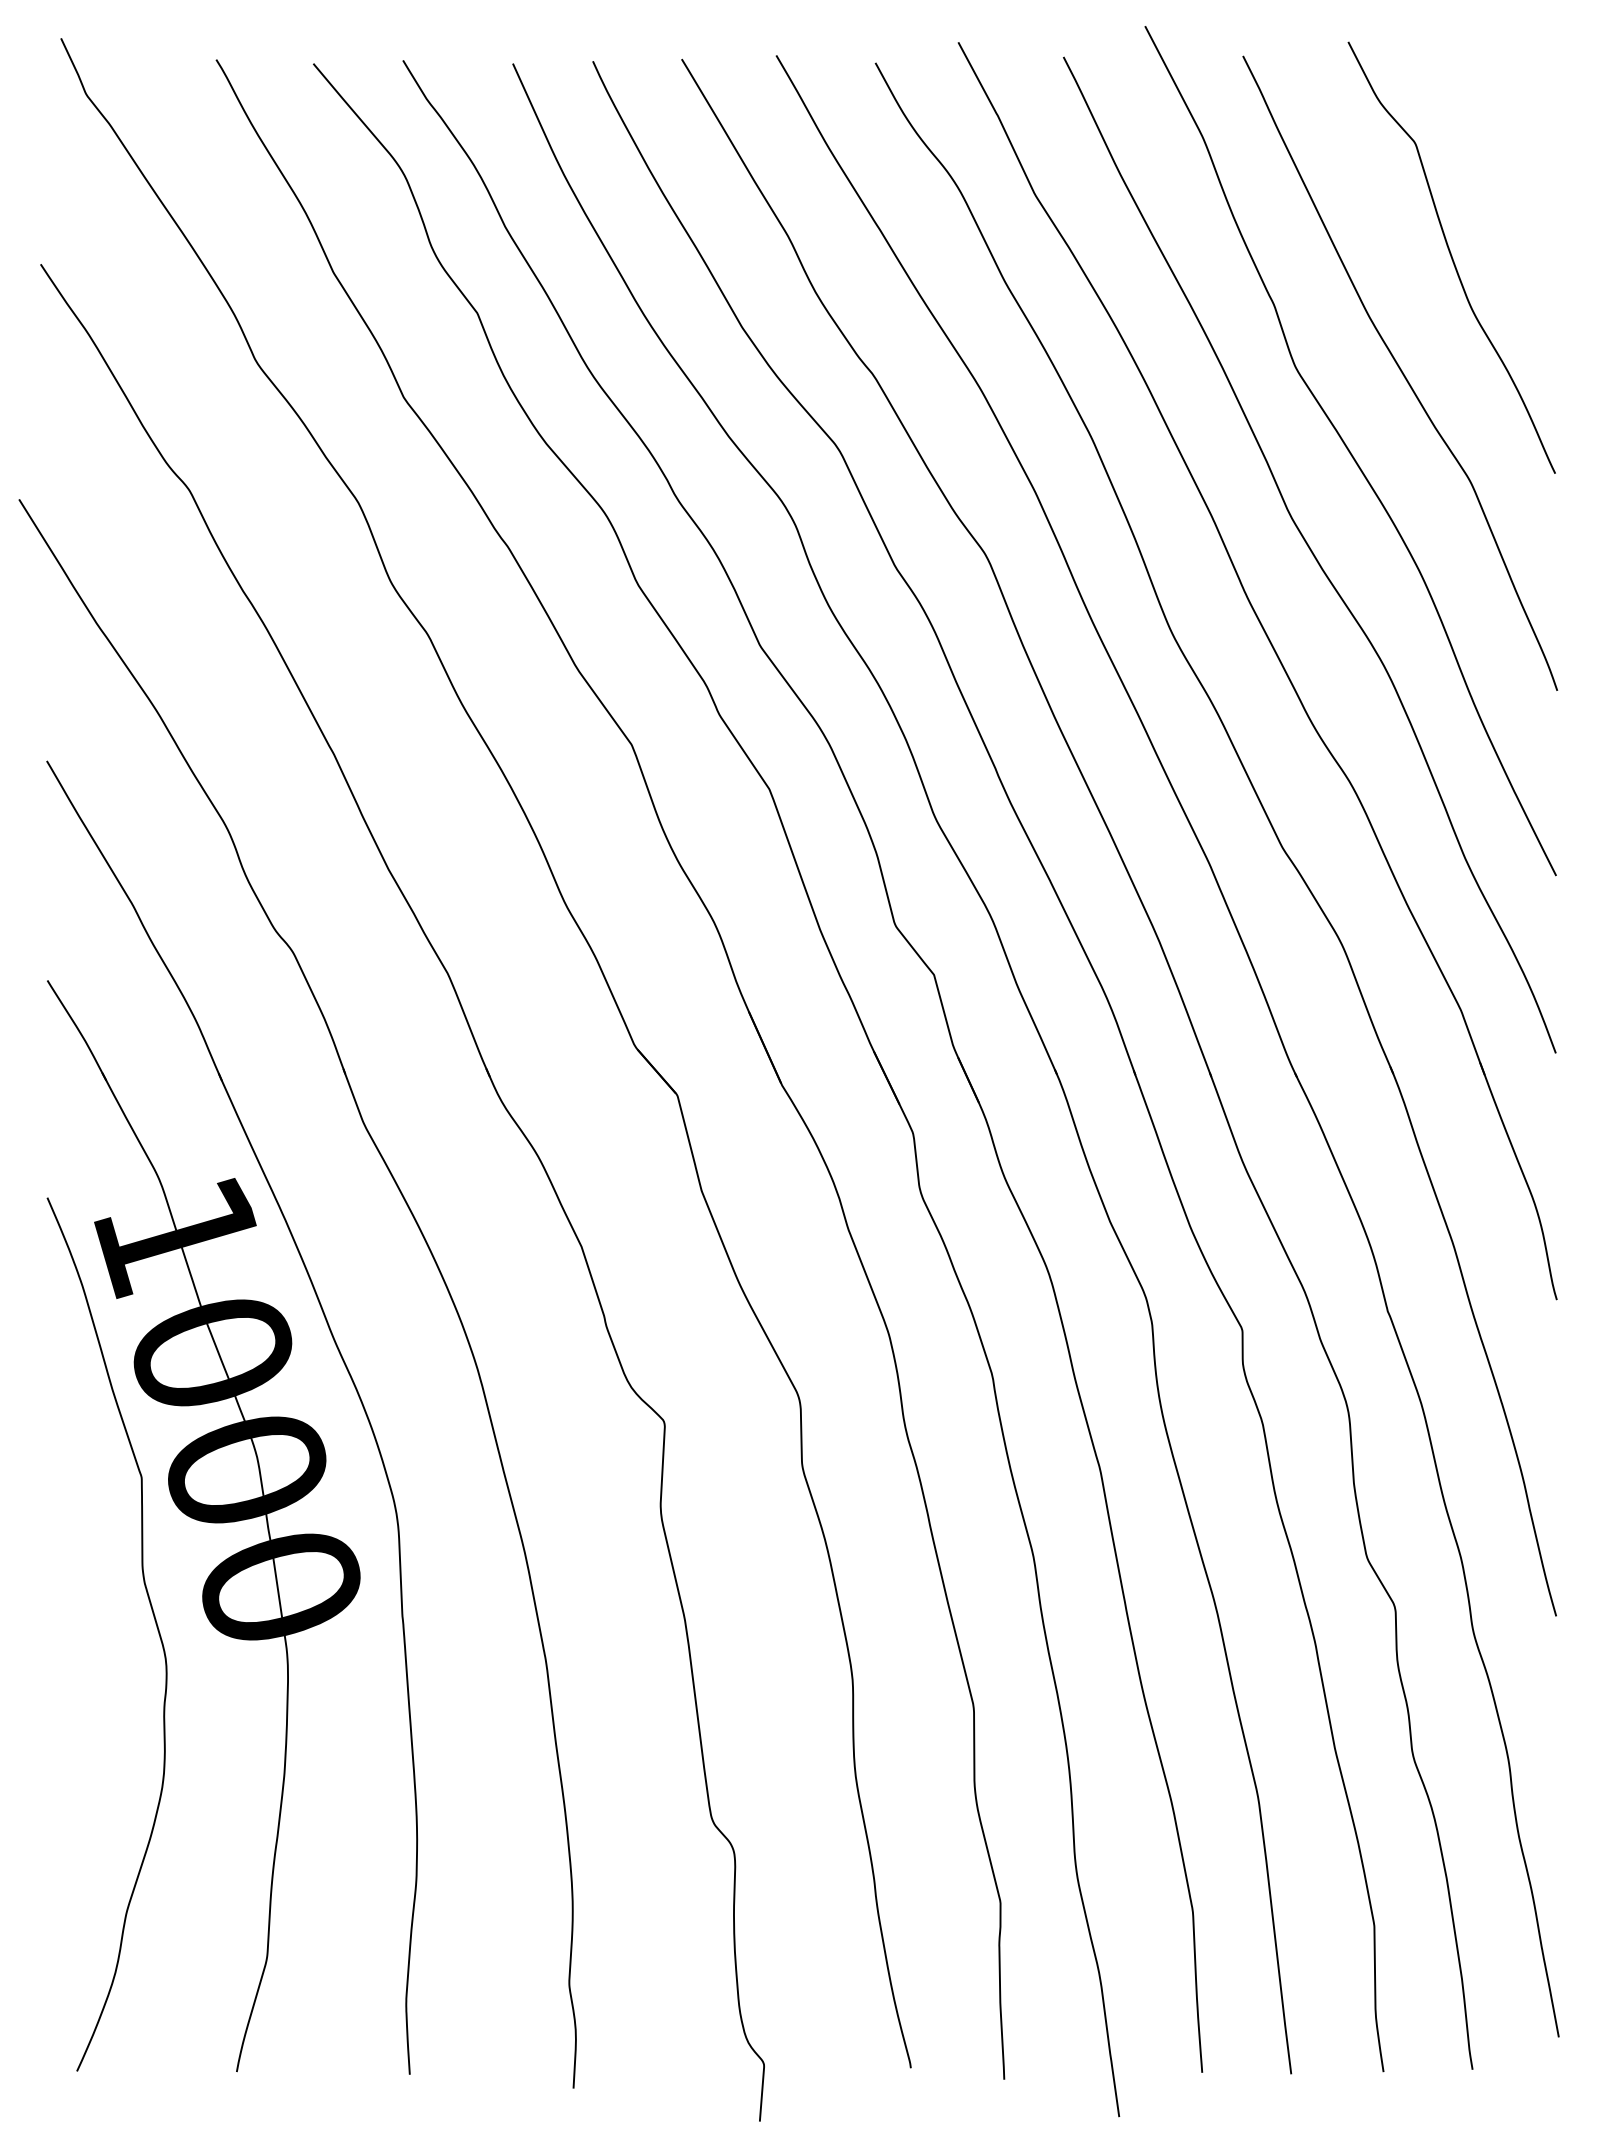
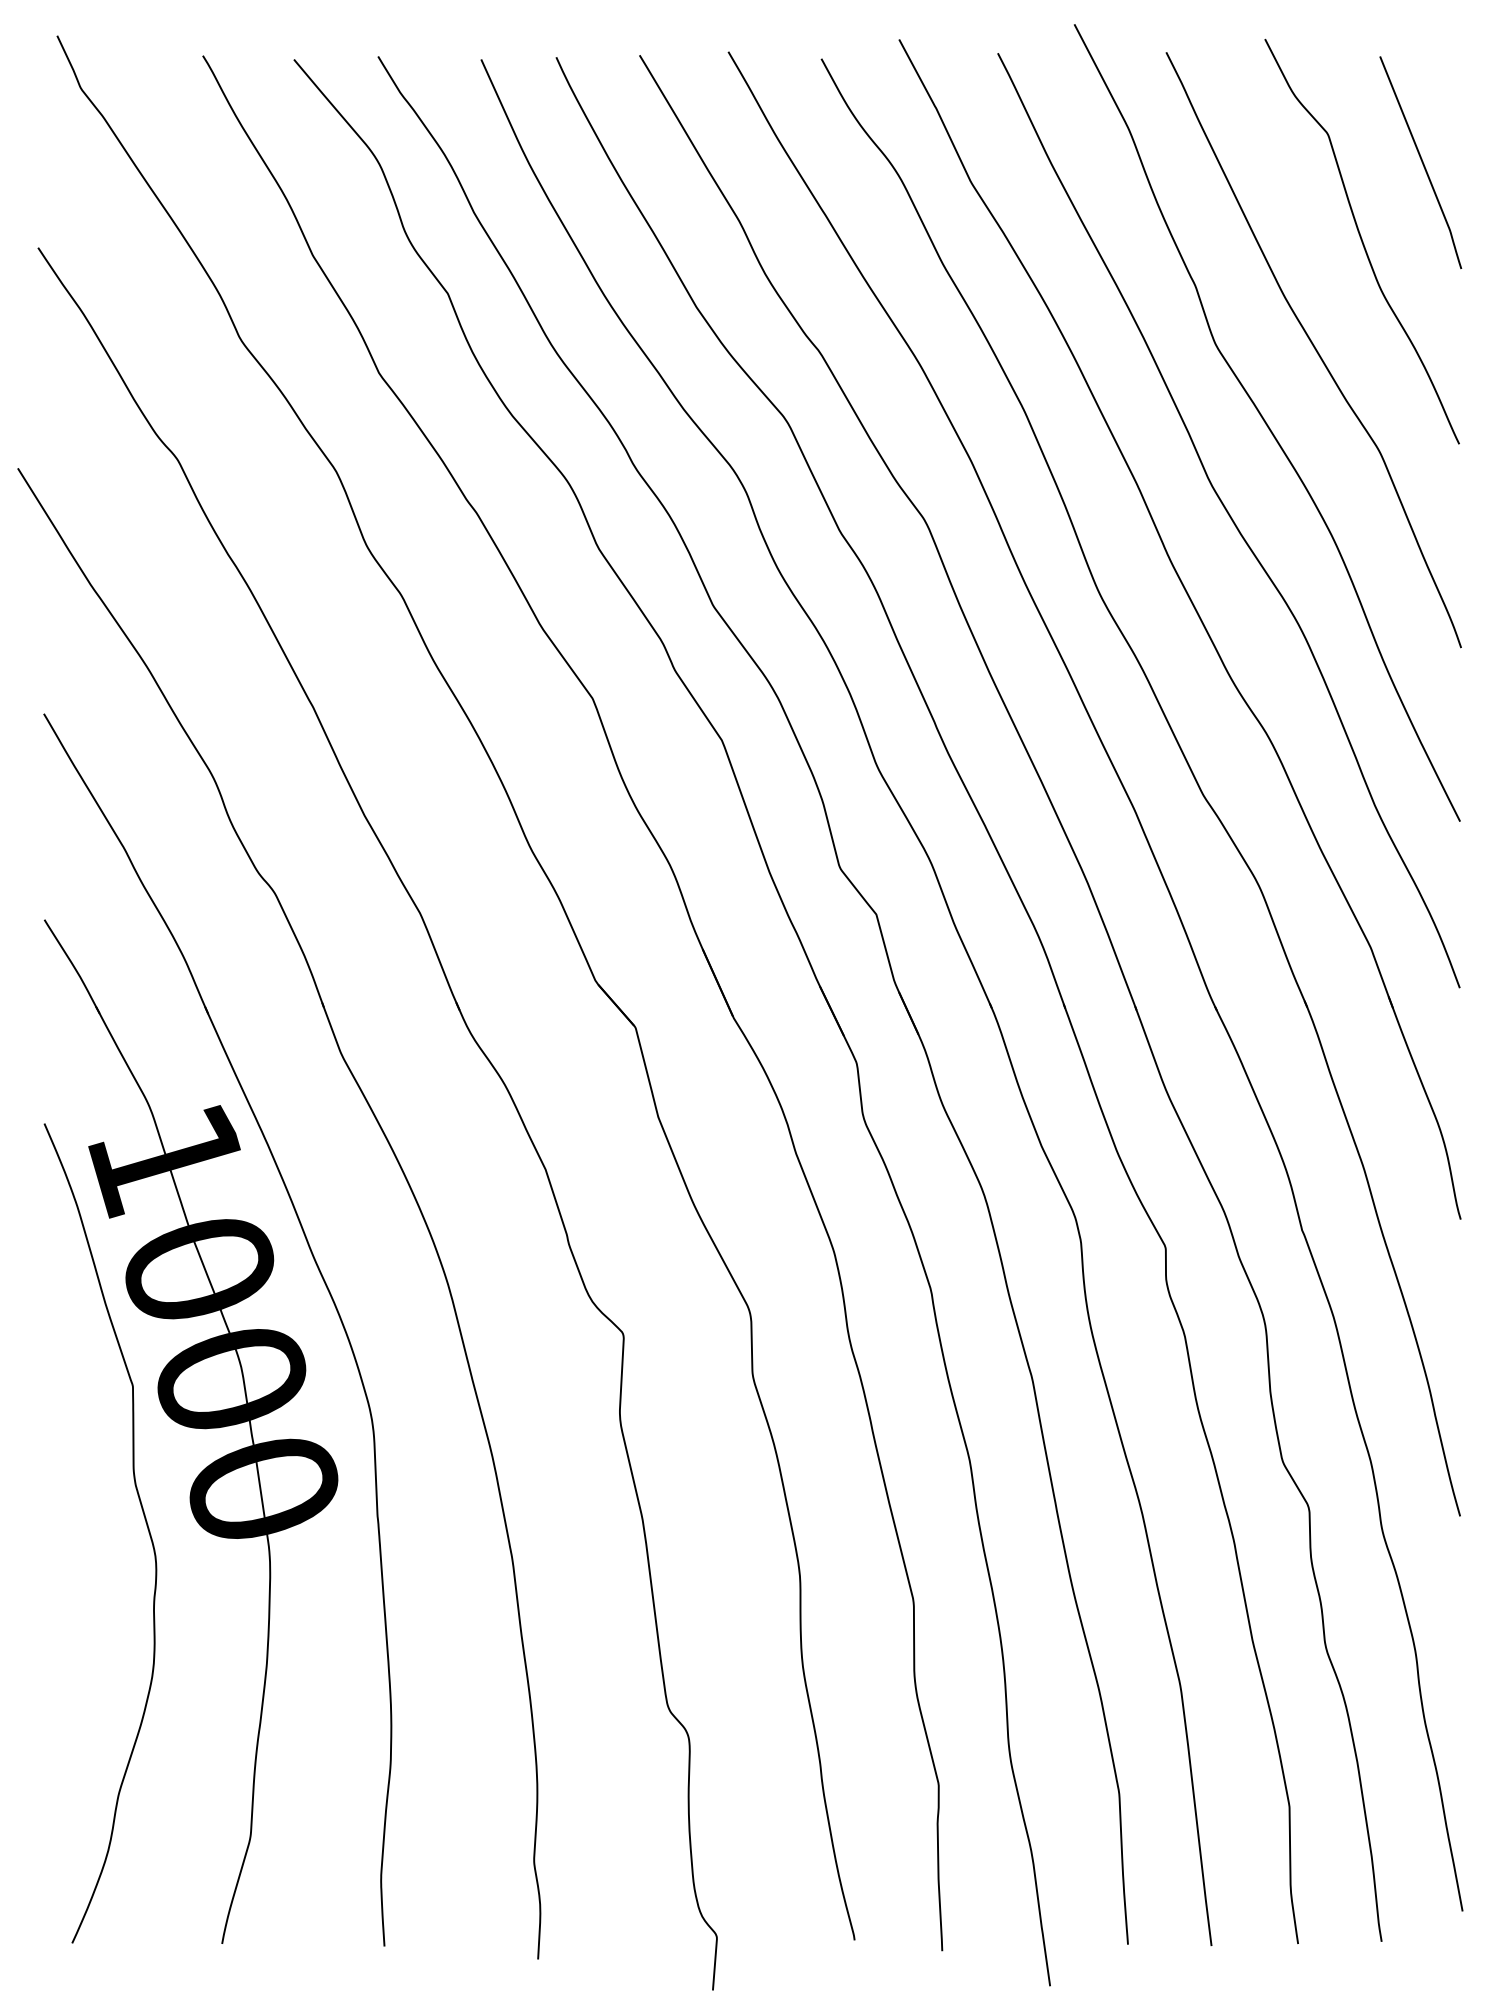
curve: (1515, 173) -> (1421, 162), added

